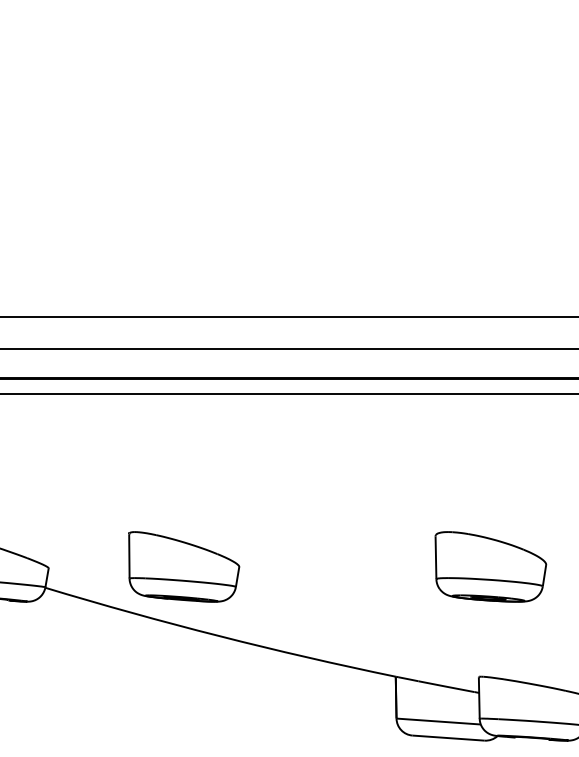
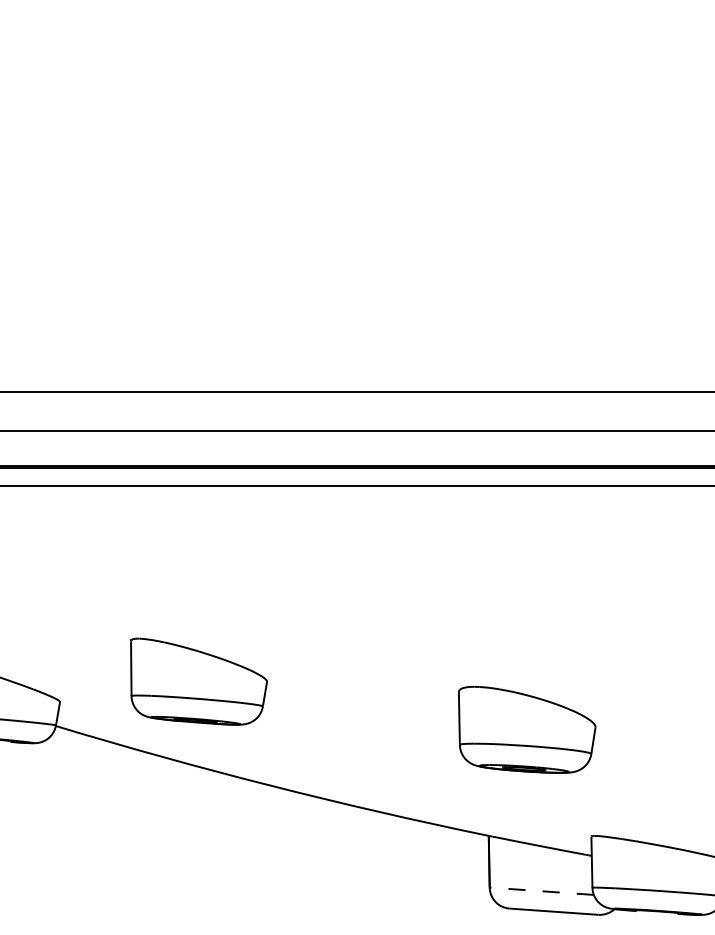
part: (184, 566) -> (199, 681), moved
part: (490, 566) -> (526, 729), moved
line: (438, 721) -> (541, 891), solid -> dashed

